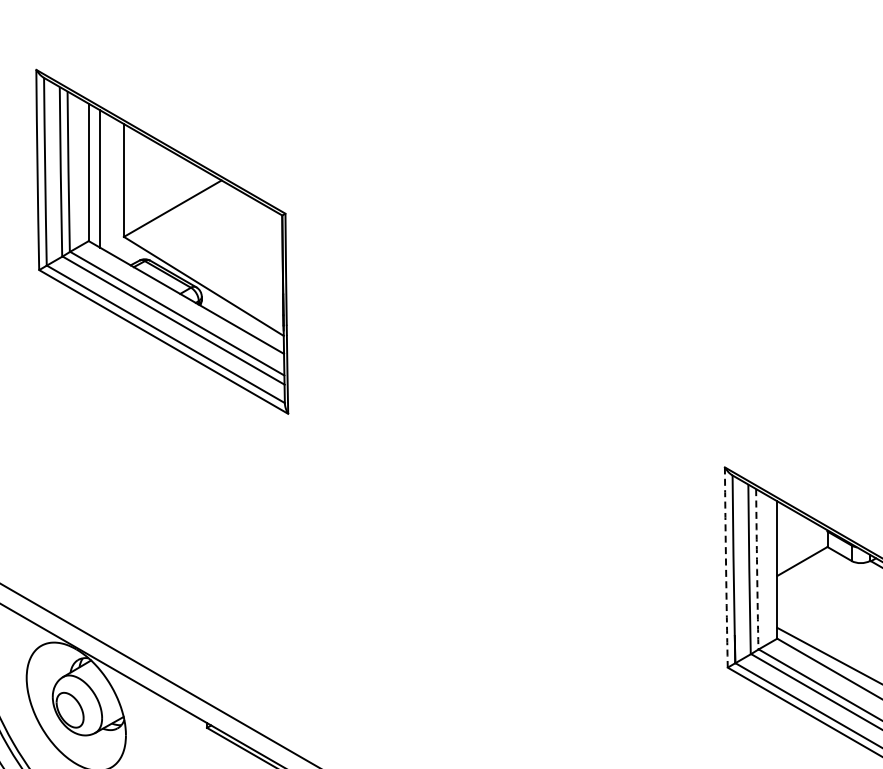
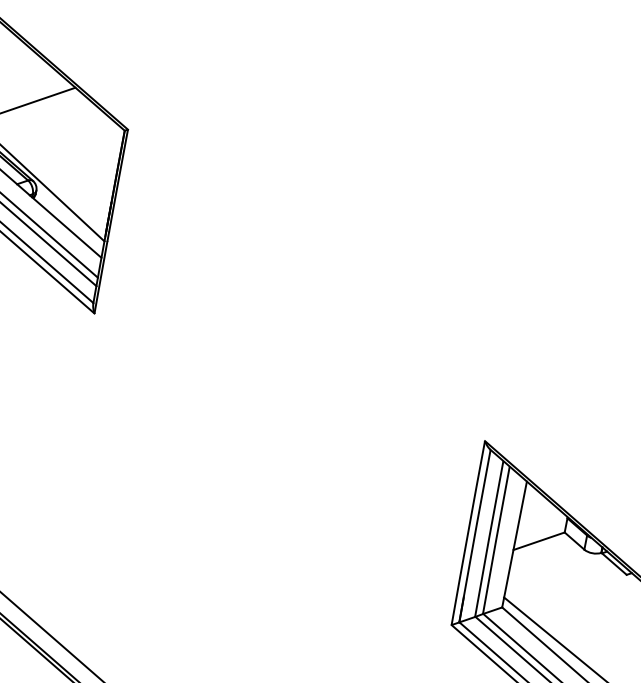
arc: (726, 567) -> (468, 533), dashed -> solid
arc: (757, 569) -> (496, 540), dashed -> solid

